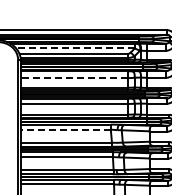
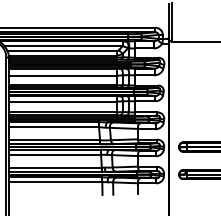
line: (75, 48) -> (63, 46), dashed -> solid
line: (75, 77) -> (63, 75), dashed -> solid
line: (66, 129) -> (54, 127), dashed -> solid

